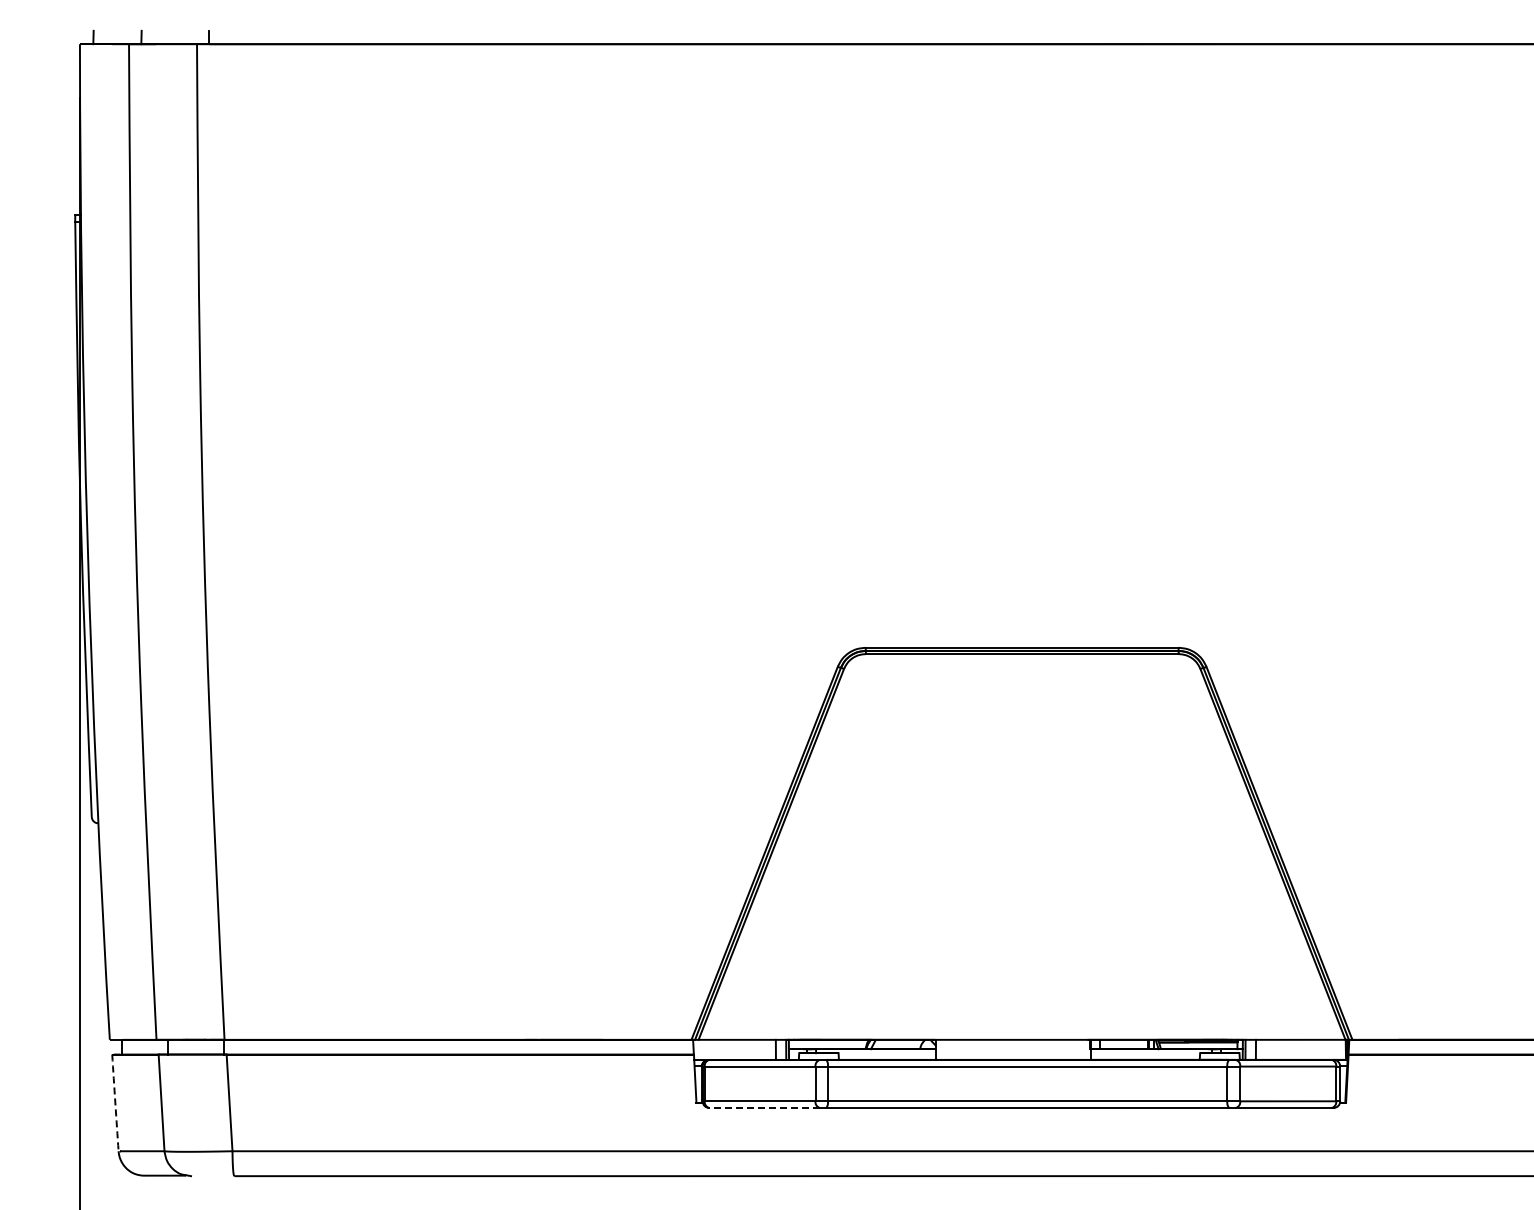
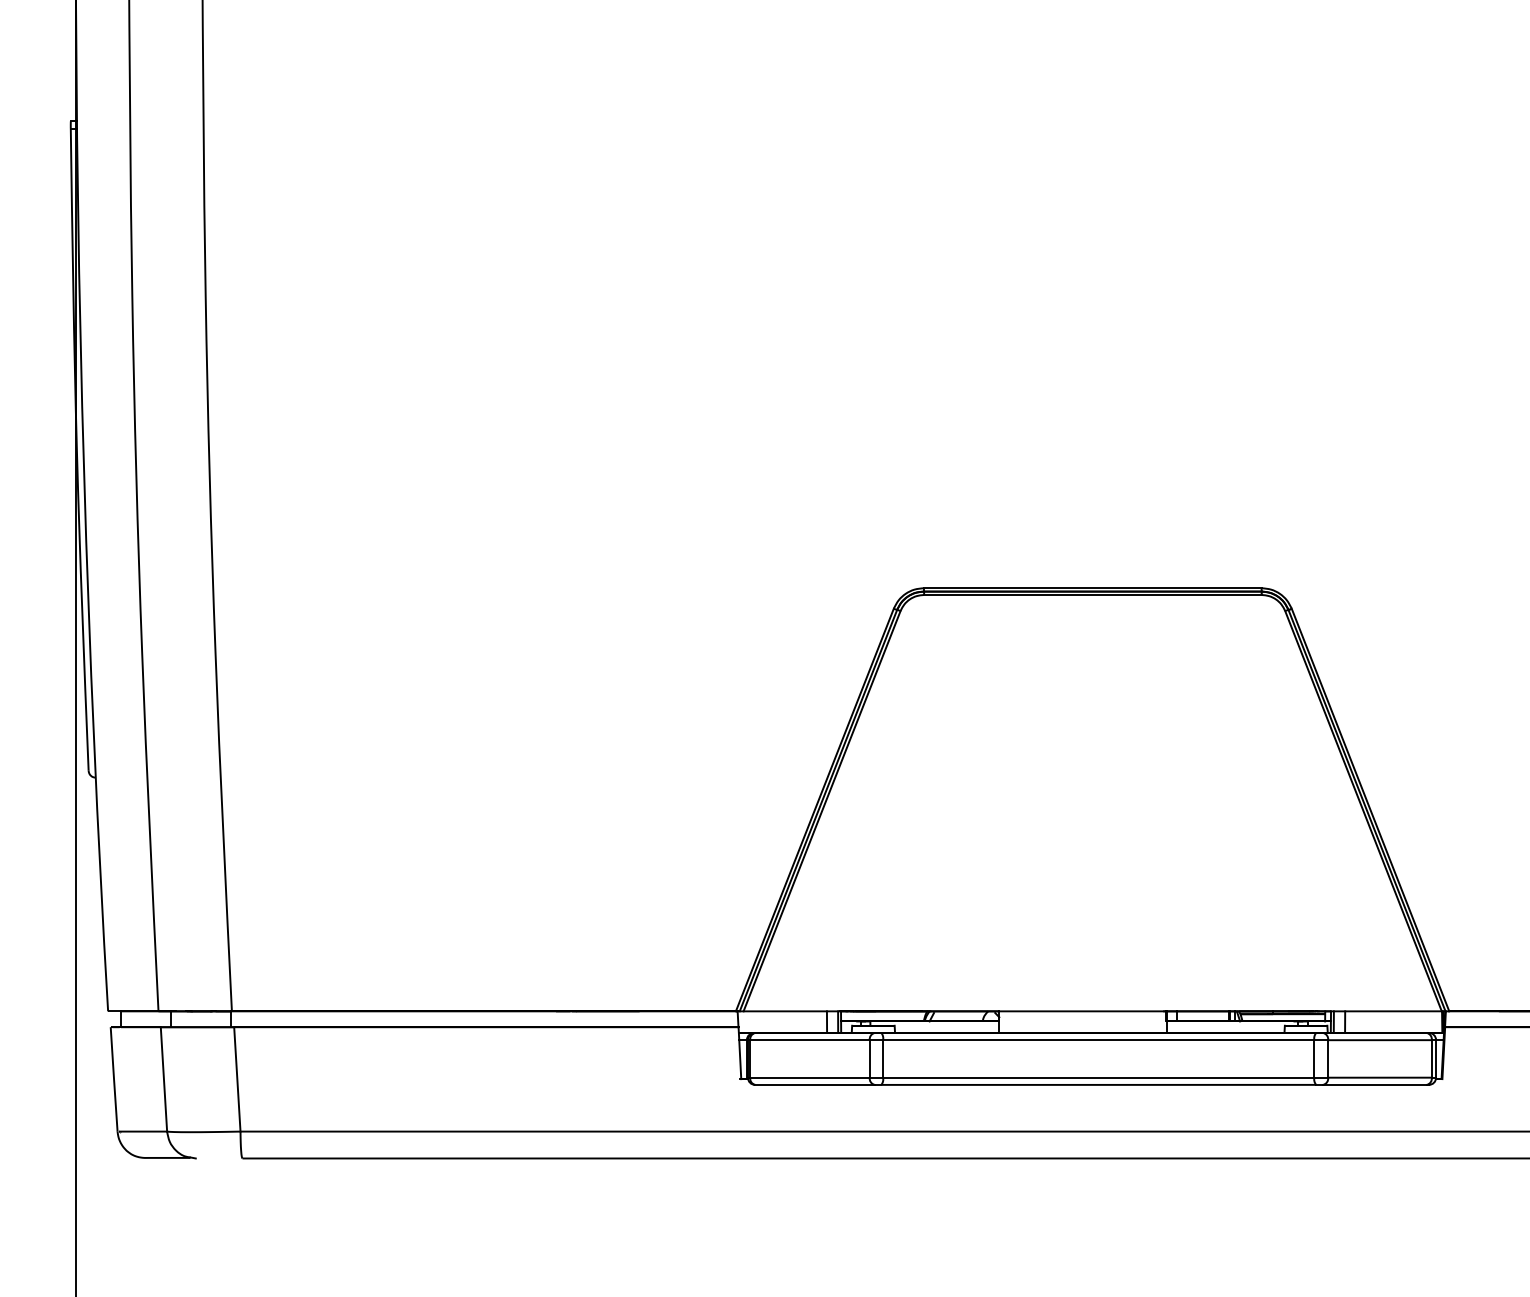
arc: (115, 1102) -> (114, 1078), dashed -> solid
line: (764, 1108) -> (814, 1085), dashed -> solid

